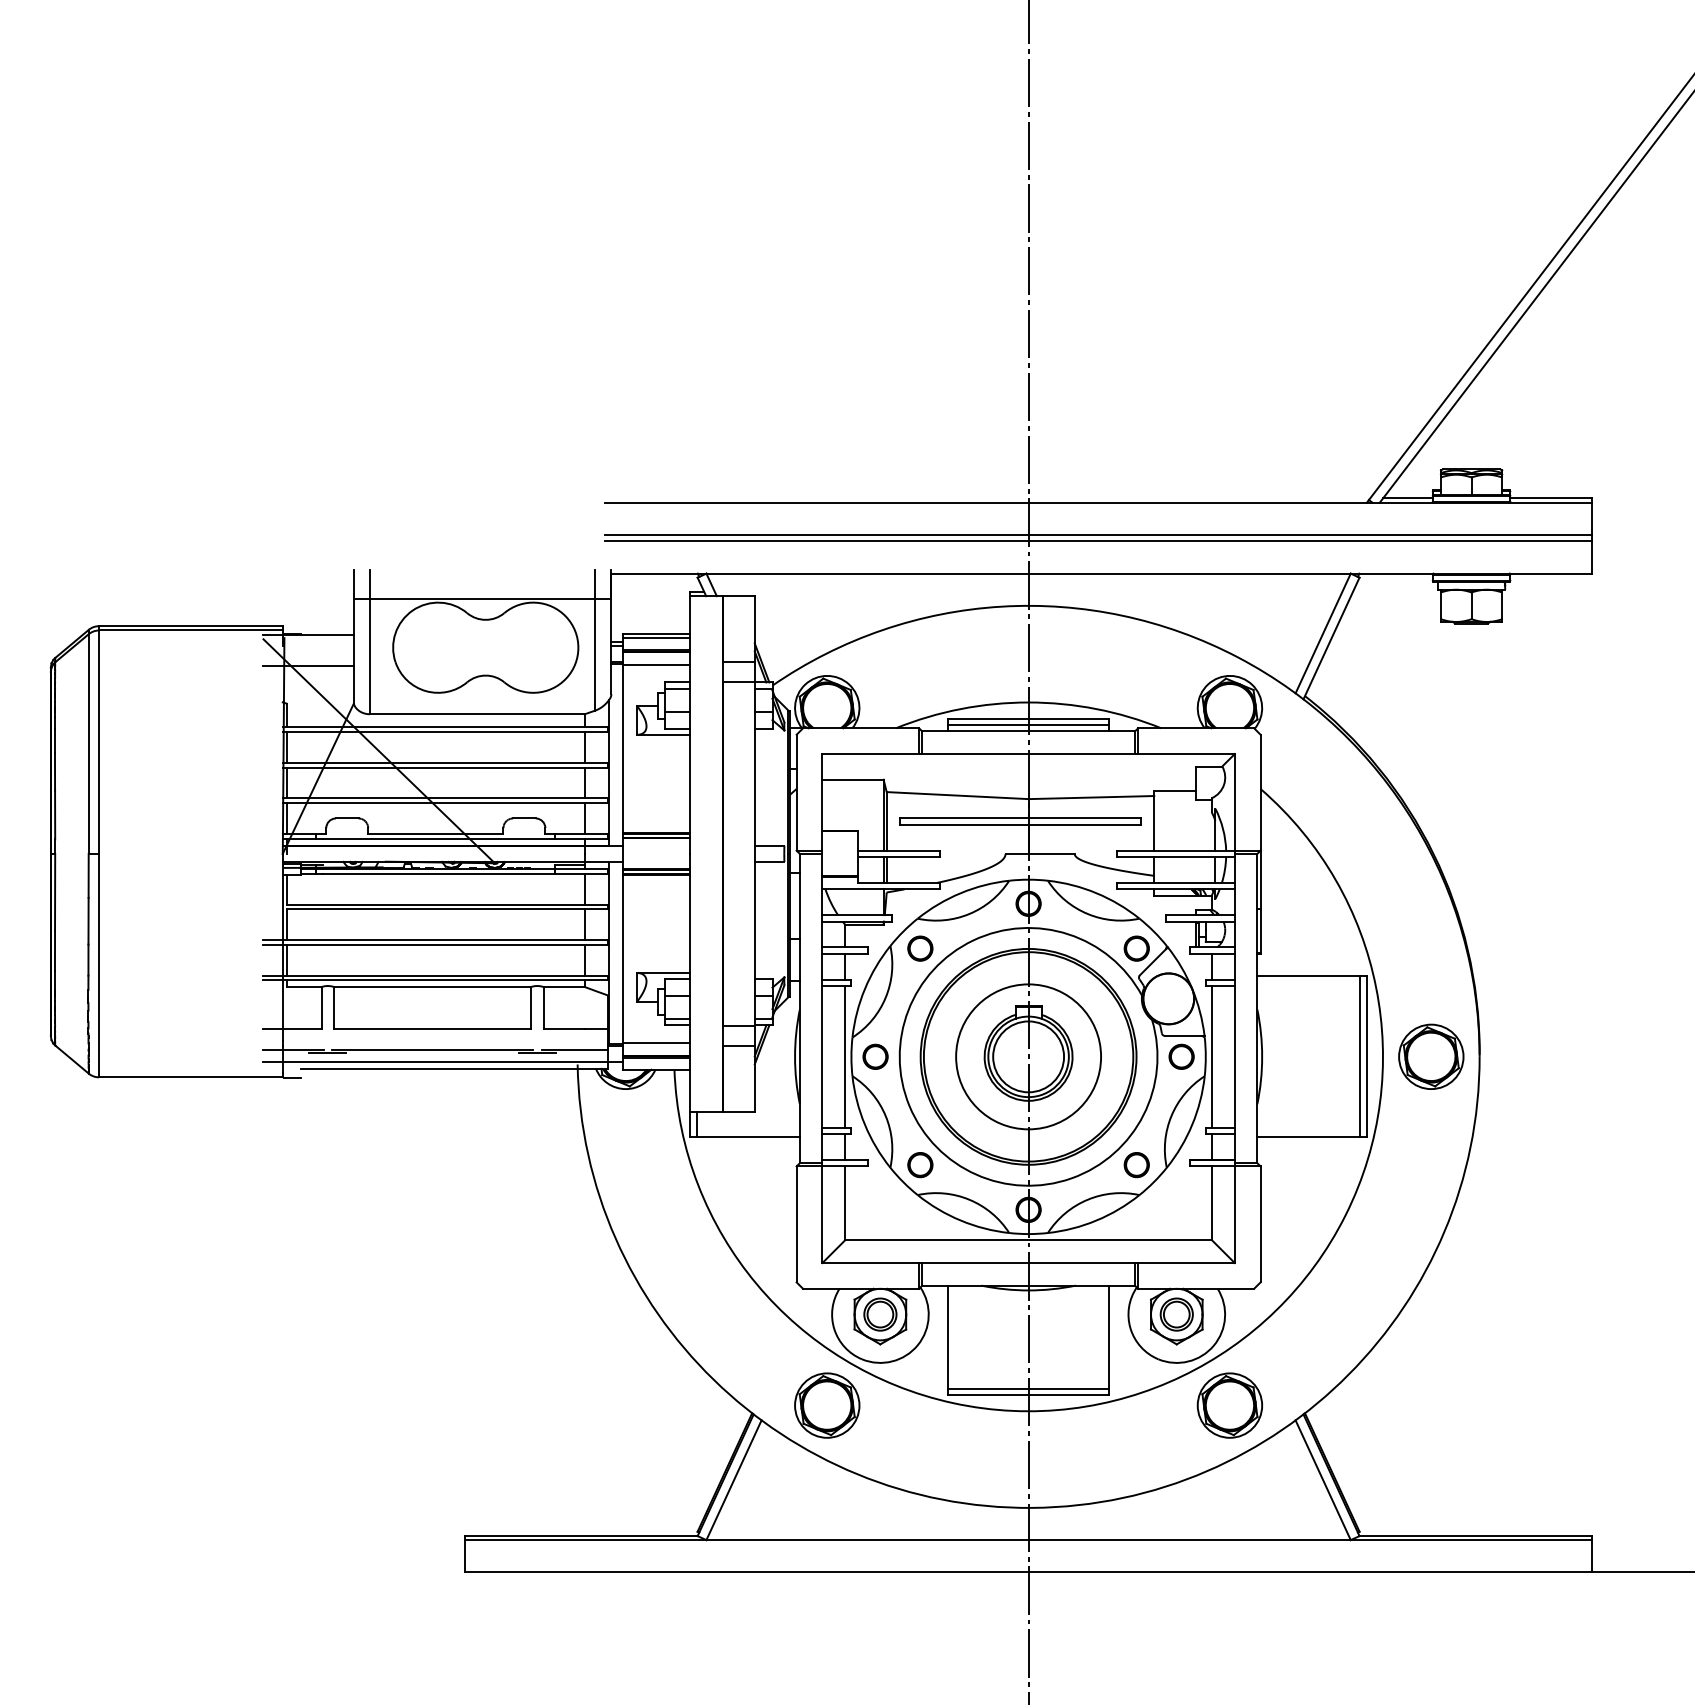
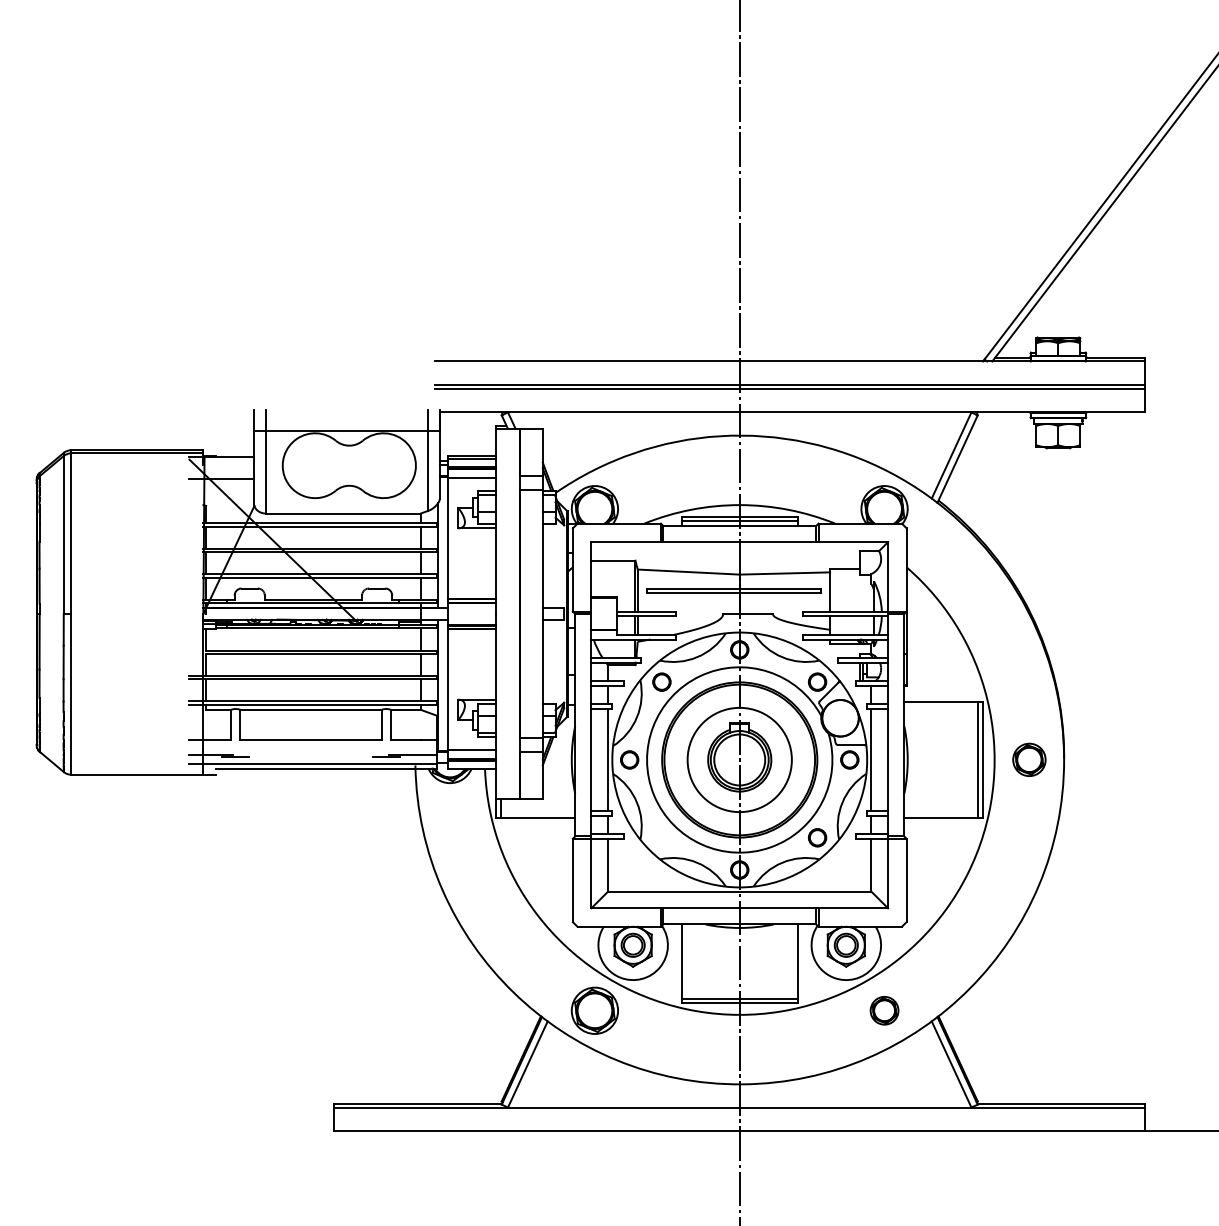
line: (432, 1049) -> (311, 754), removed
part: (1431, 1056) -> (1029, 759), size x0.7
part: (920, 1165) -> (662, 838), removed
part: (1229, 1405) -> (884, 1010), size x0.6

